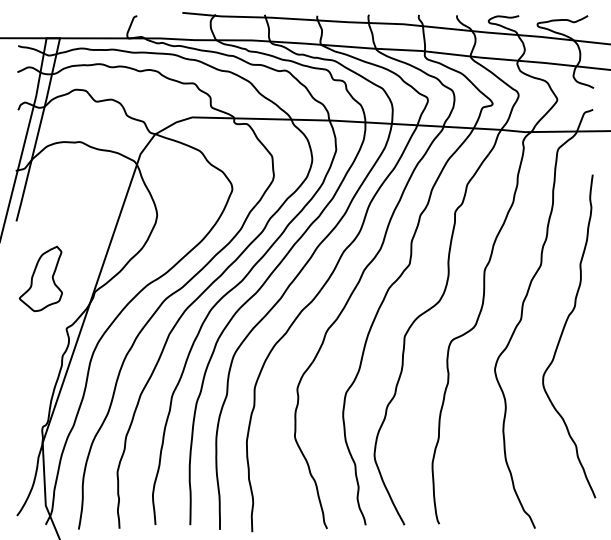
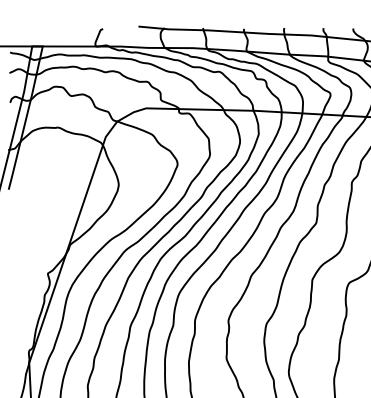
part: (40, 278) -> (27, 234), removed

